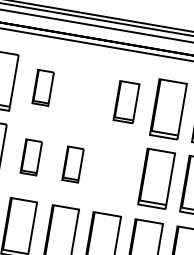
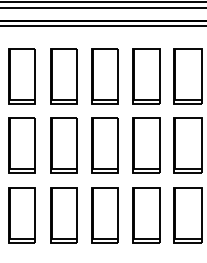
part: (42, 87) -> (63, 76), size x1.67
part: (84, 94) -> (104, 76), added
part: (126, 102) -> (146, 76), size x1.43
part: (30, 157) -> (63, 145), size x1.67
part: (72, 164) -> (104, 145), size x1.67
part: (114, 171) -> (146, 145), added

